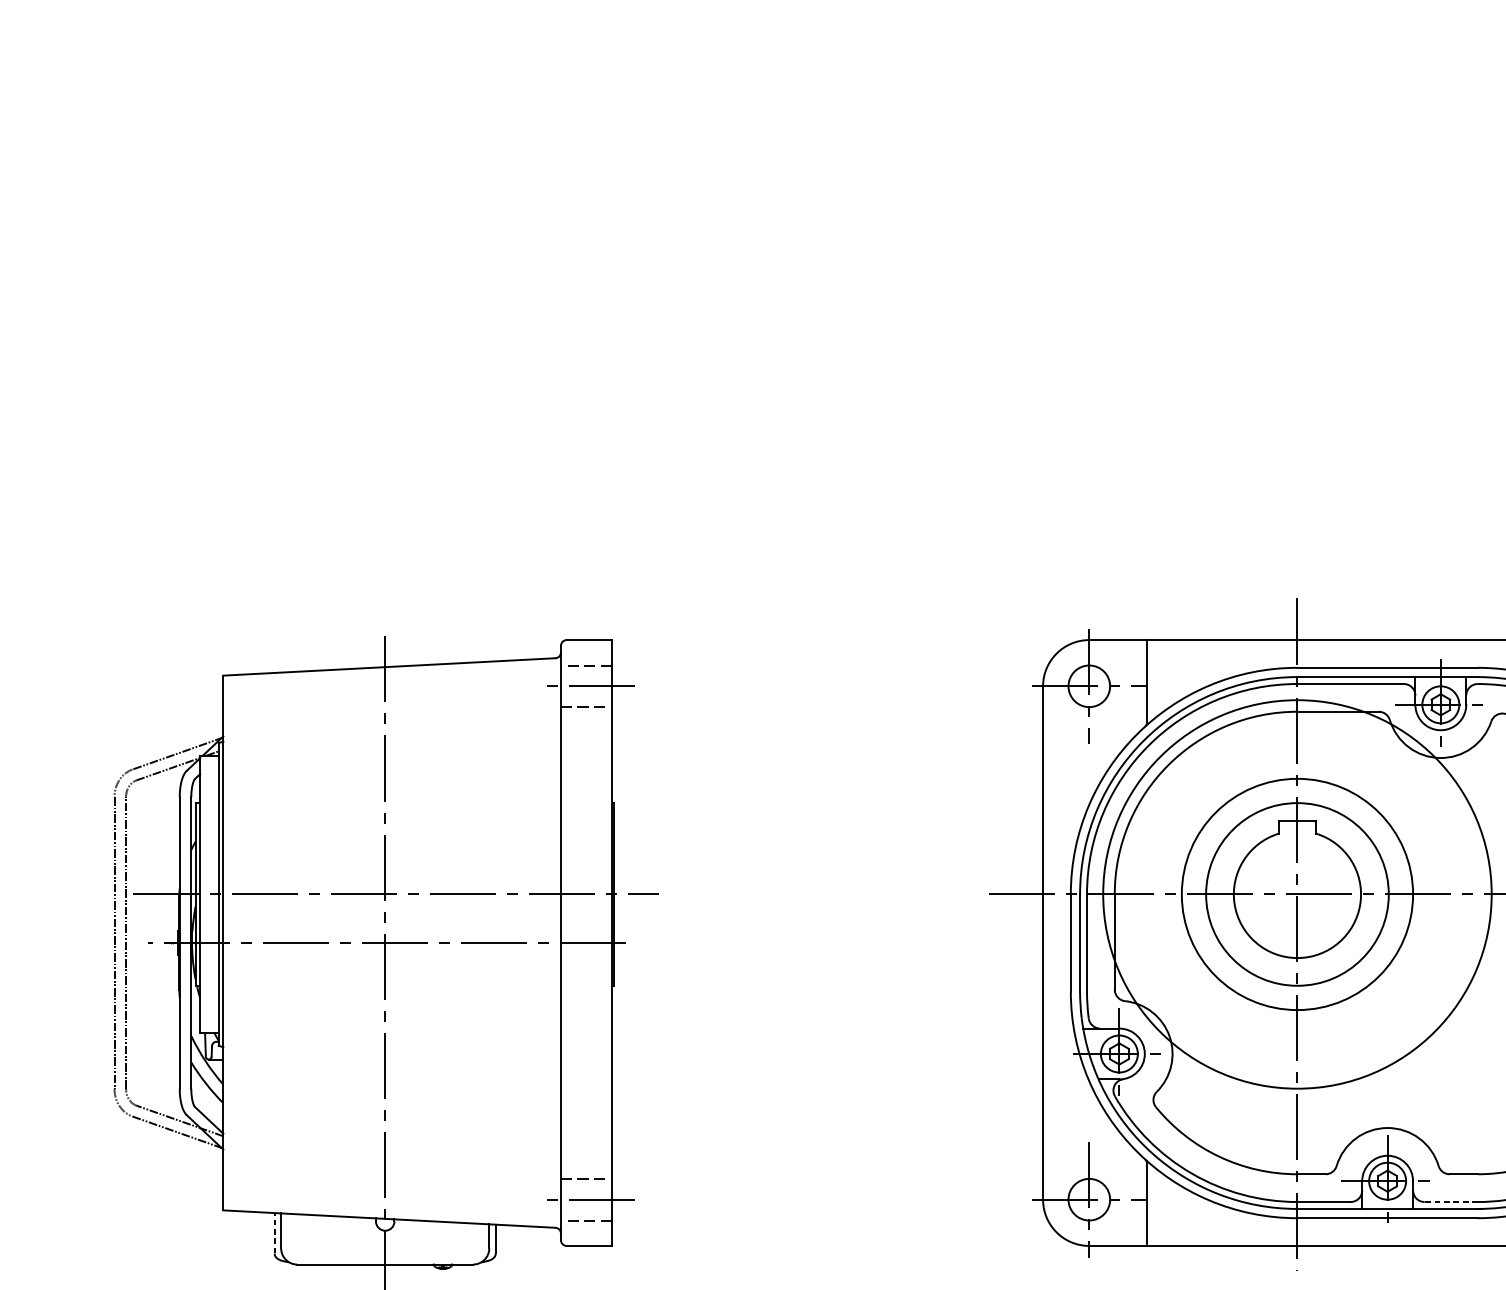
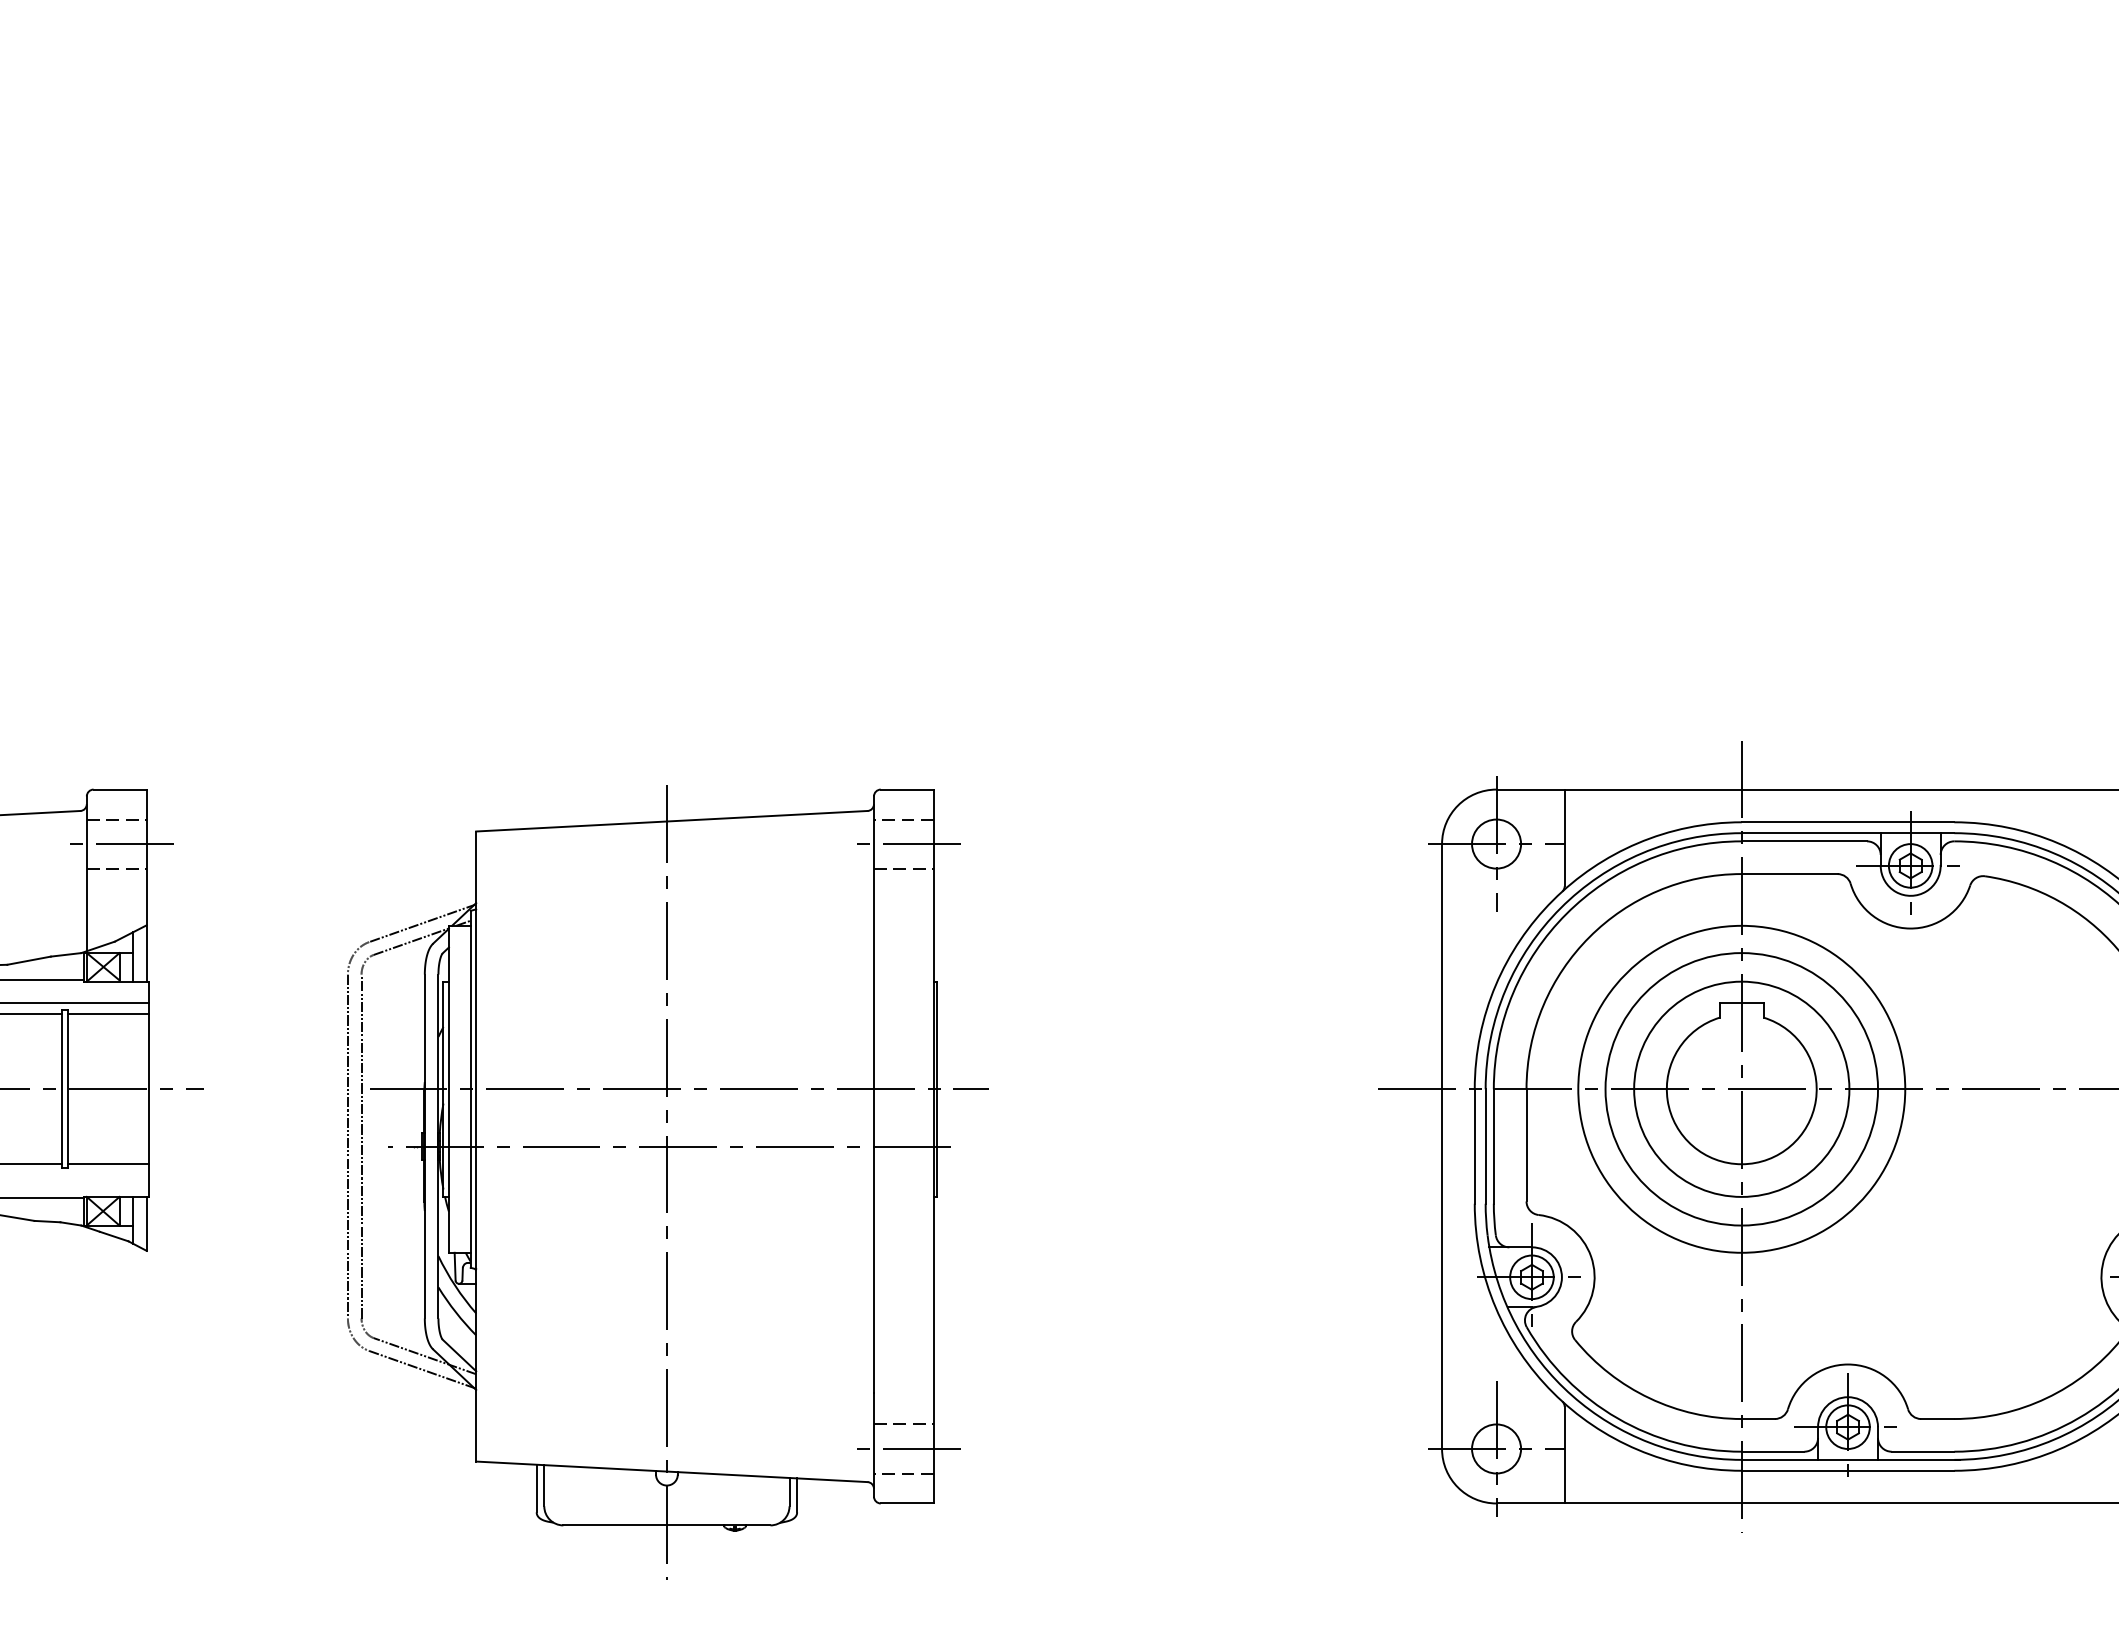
circle: (1297, 893) -> (1741, 1088), size x0.71
line: (1450, 1201) -> (1922, 1451), dashed -> solid
line: (274, 1233) -> (536, 1488), dashed -> solid

